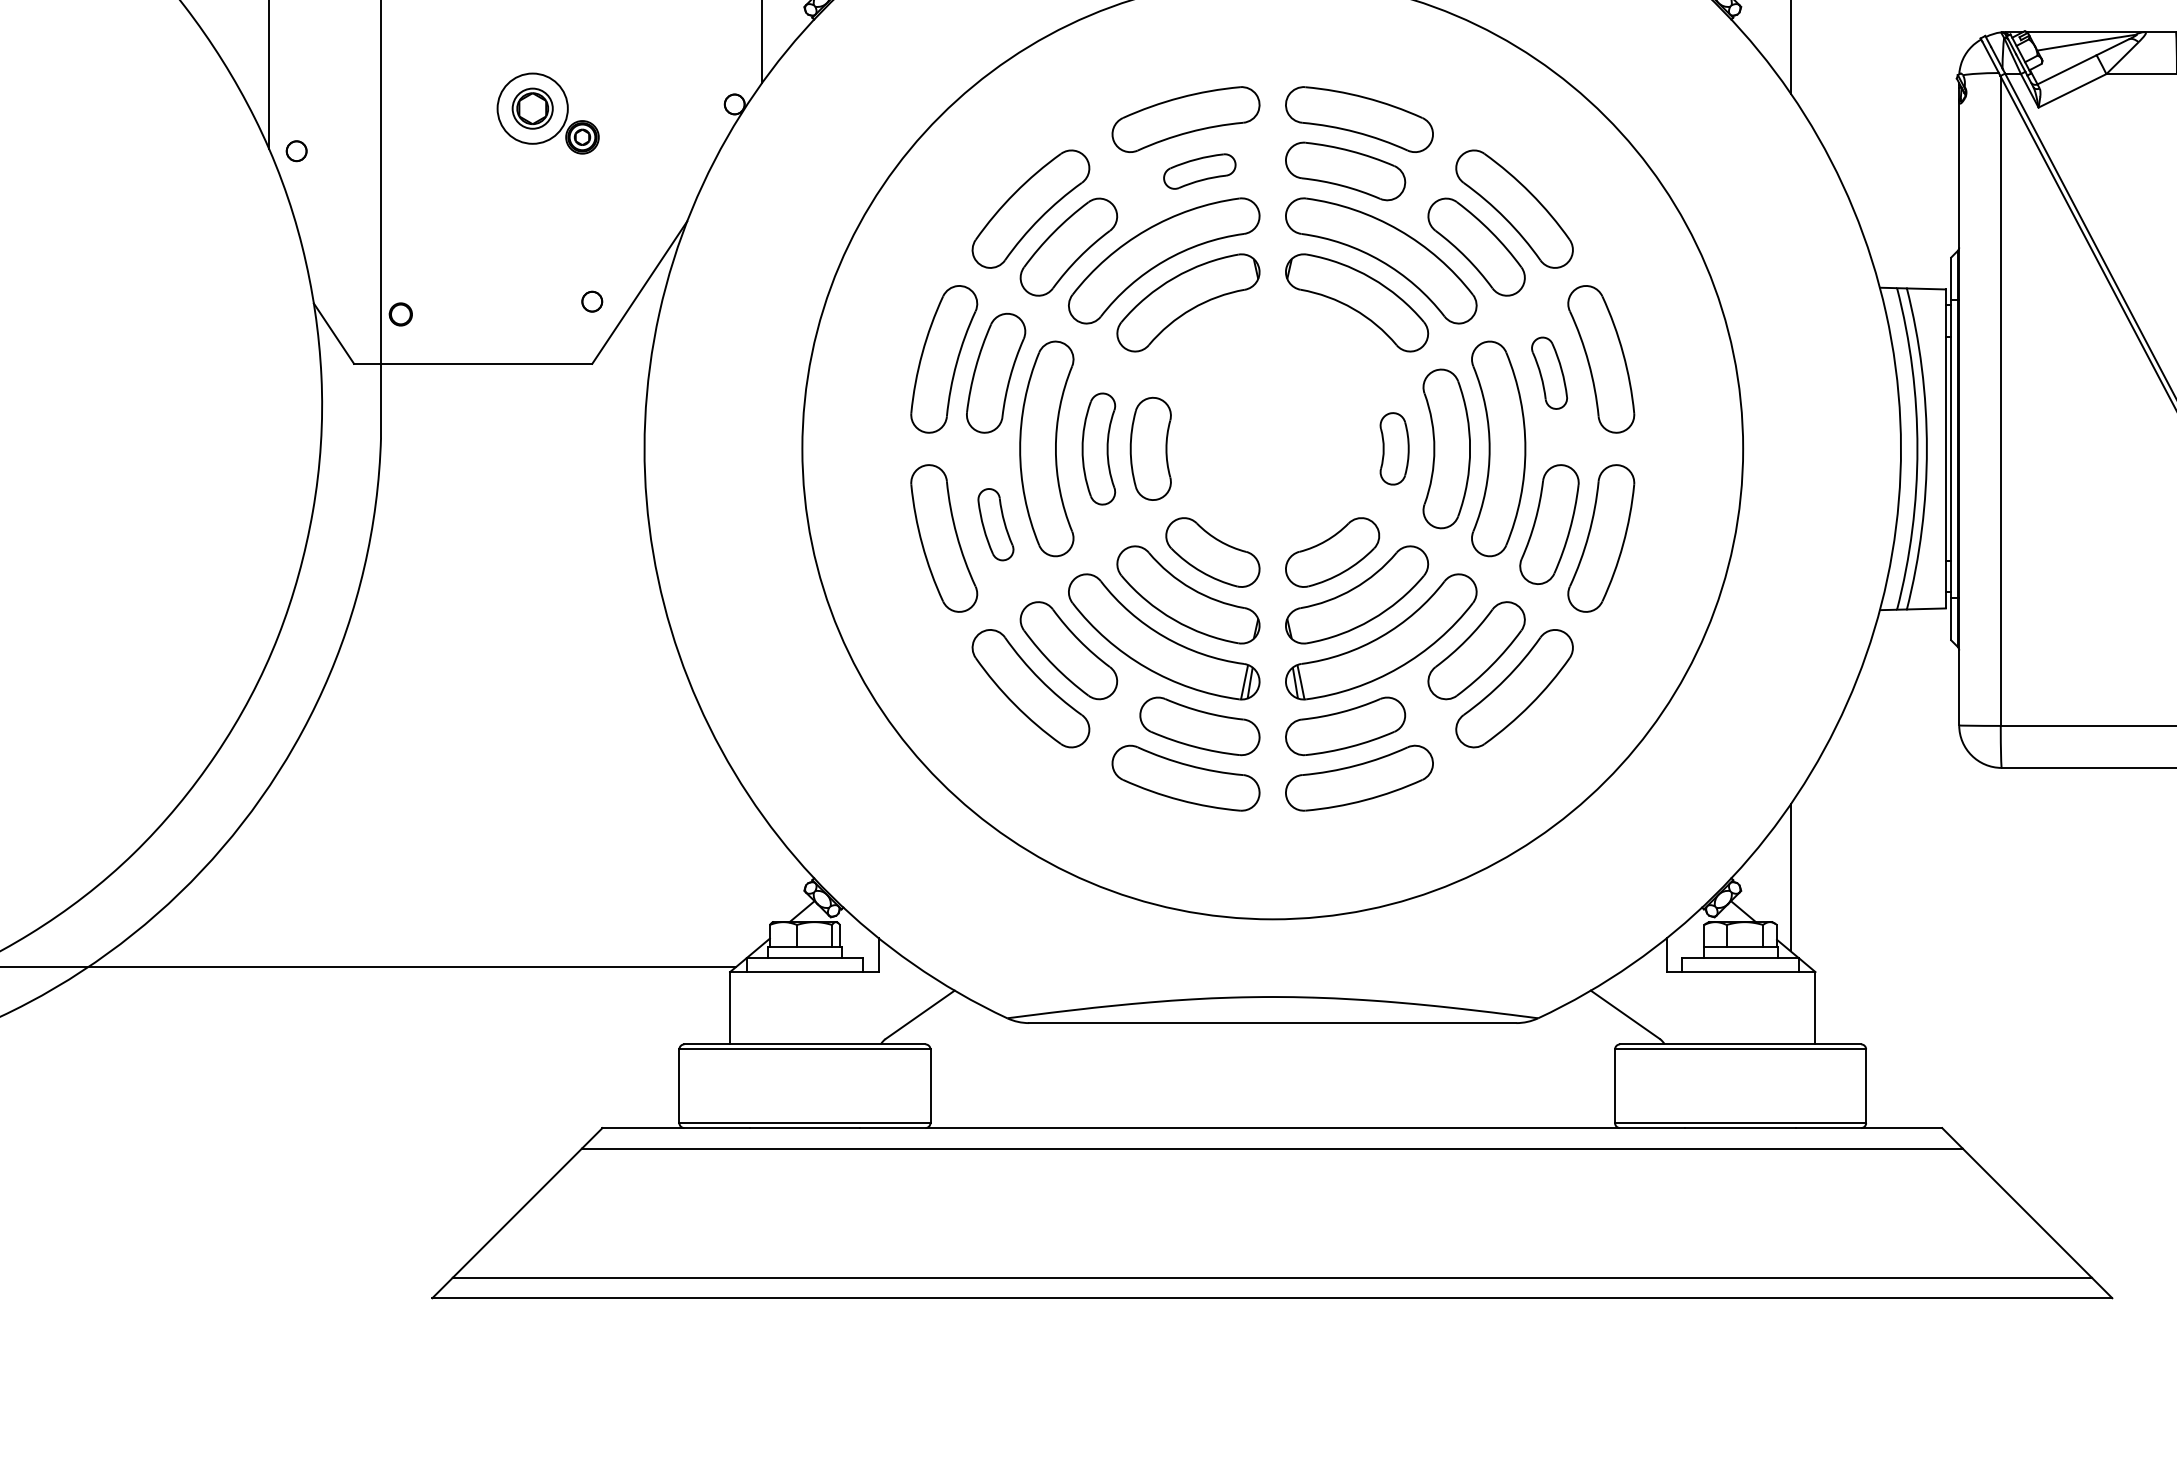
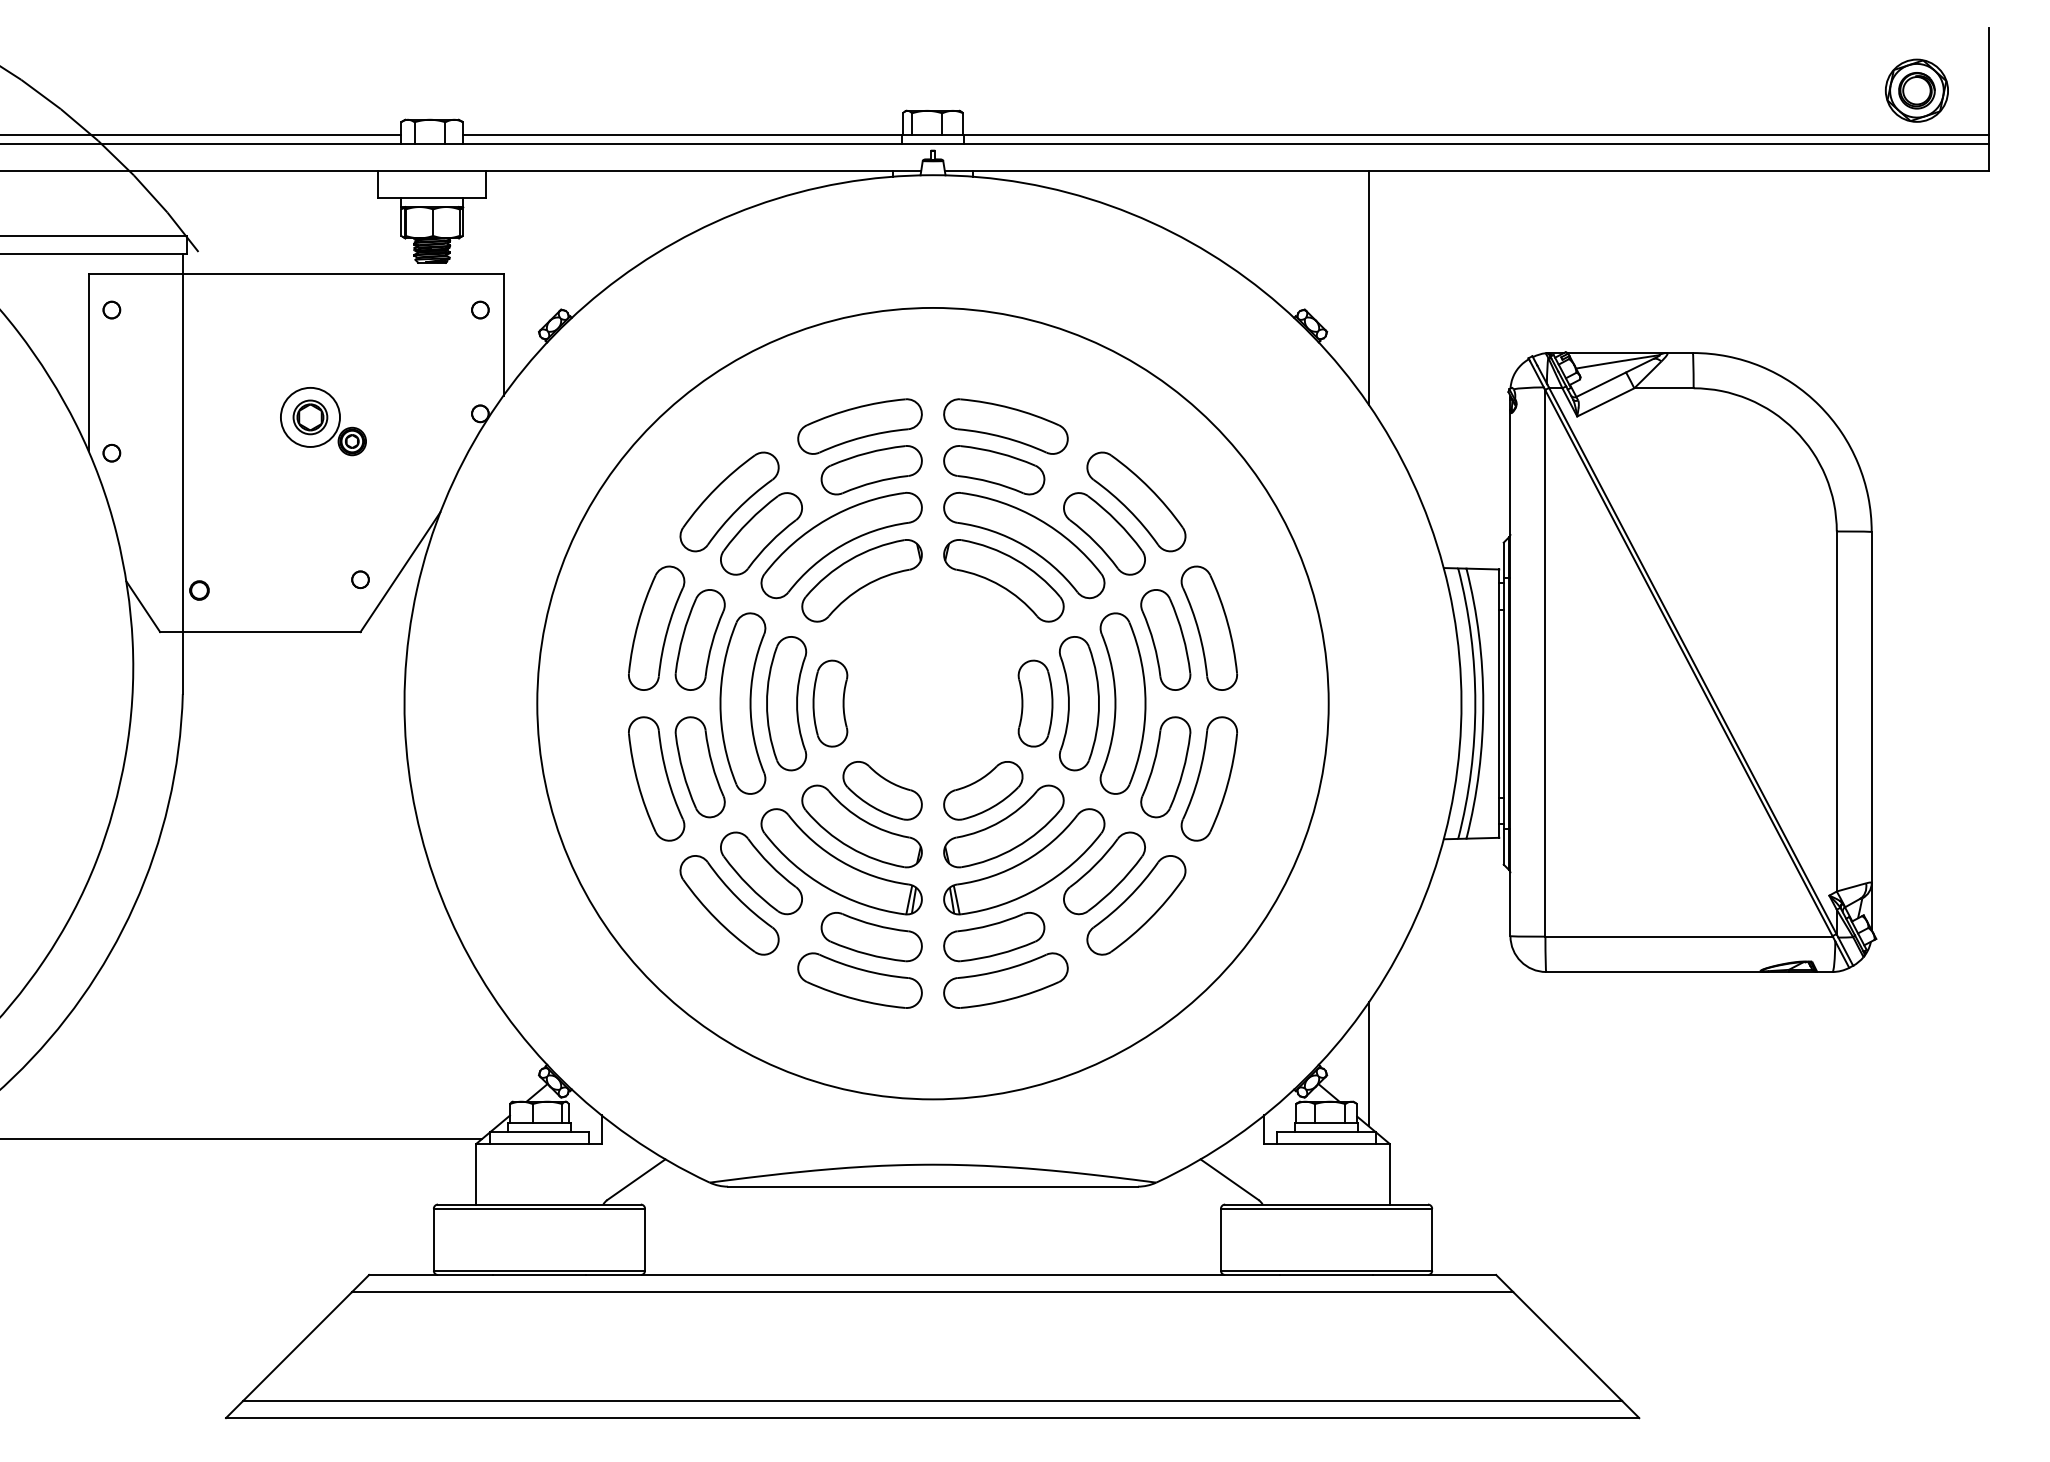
part: (1199, 171) -> (871, 470), size x1.67
part: (1549, 372) -> (1165, 639), size x1.67
part: (1098, 448) -> (786, 703), size x1.43
part: (1394, 448) -> (1035, 703), size x1.43
part: (995, 524) -> (699, 767), size x1.67

